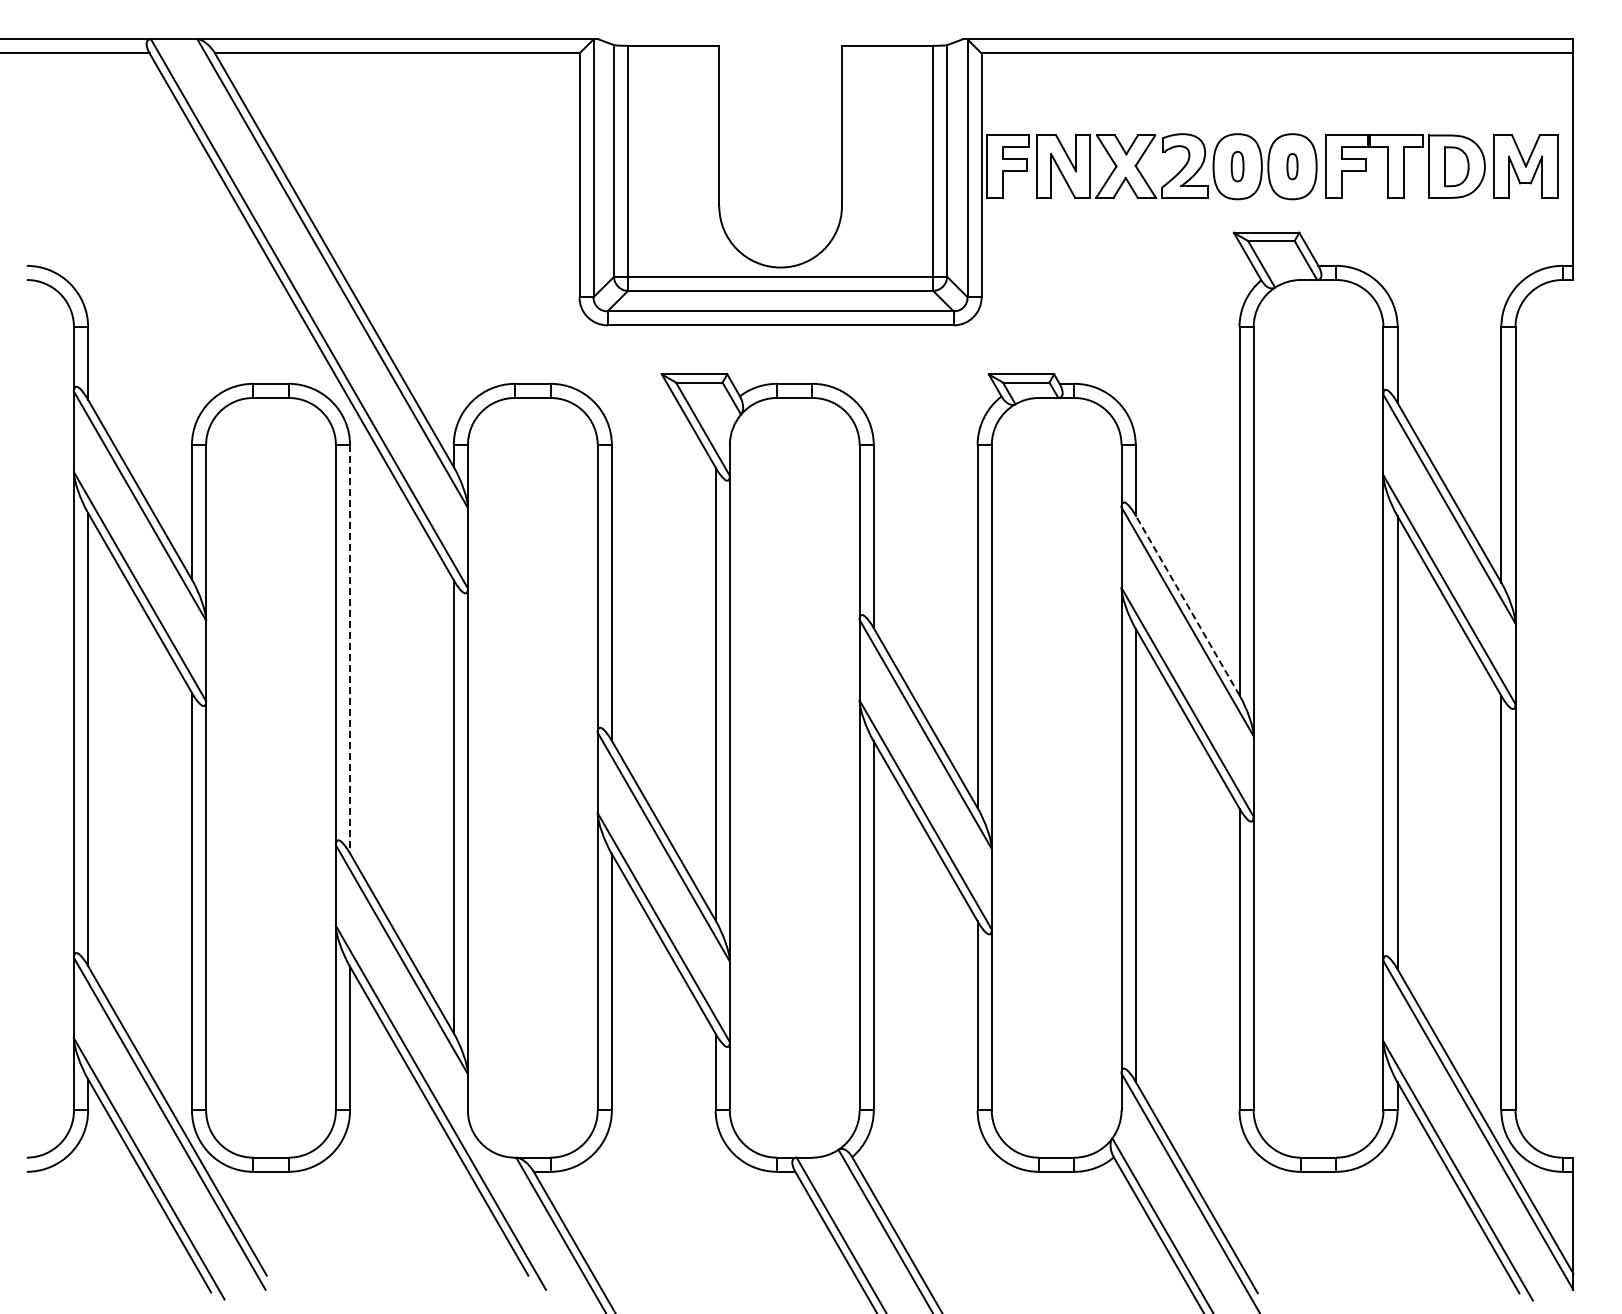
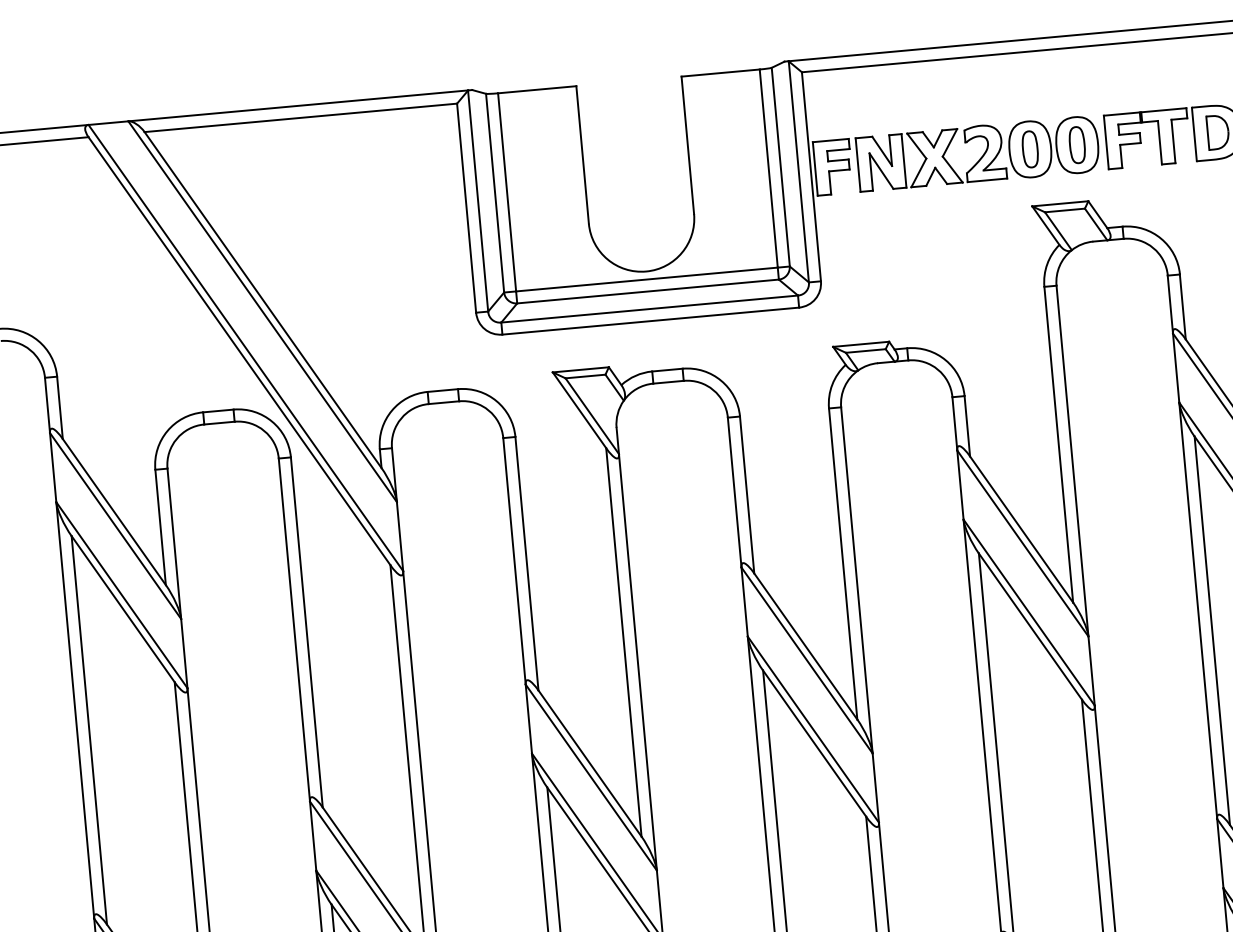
part: (1237, 166) -> (1030, 149), size x1.43
part: (1292, 166) -> (1077, 144), size x1.67
line: (1187, 605) -> (1021, 529), dashed -> solid
line: (350, 649) -> (307, 632), dashed -> solid

